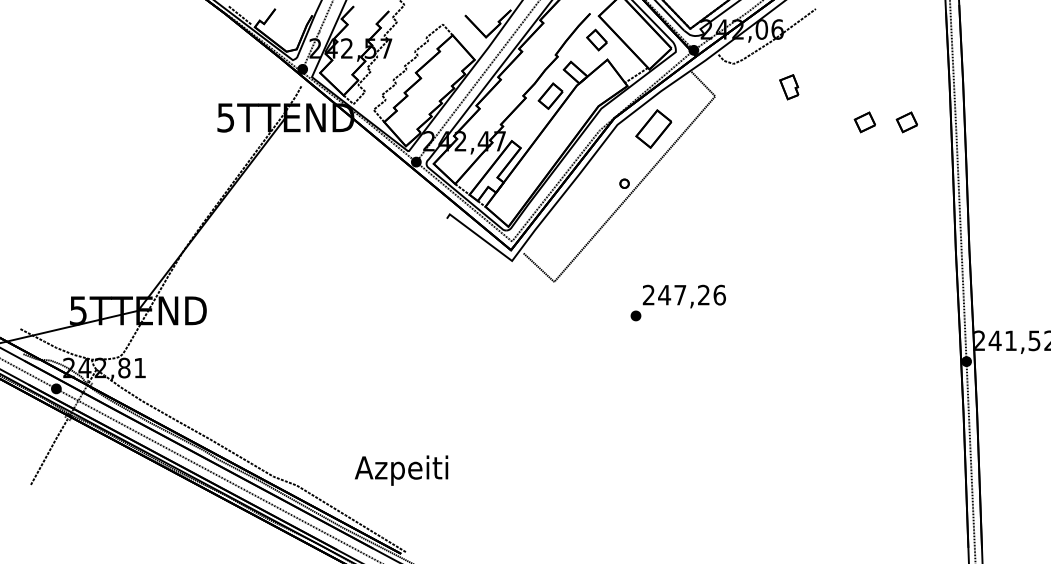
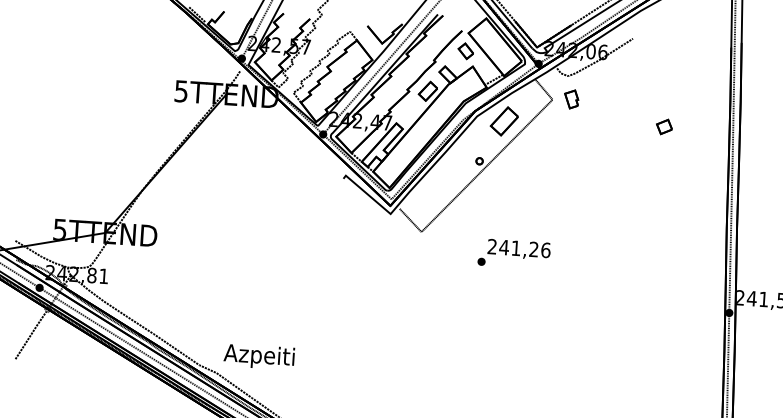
part: (789, 87) -> (571, 99), moved
part: (906, 122) -> (695, 129), removed
text: (680, 295) -> (516, 248), 247,26 -> 241,26
text: (401, 470) -> (259, 356), moved

